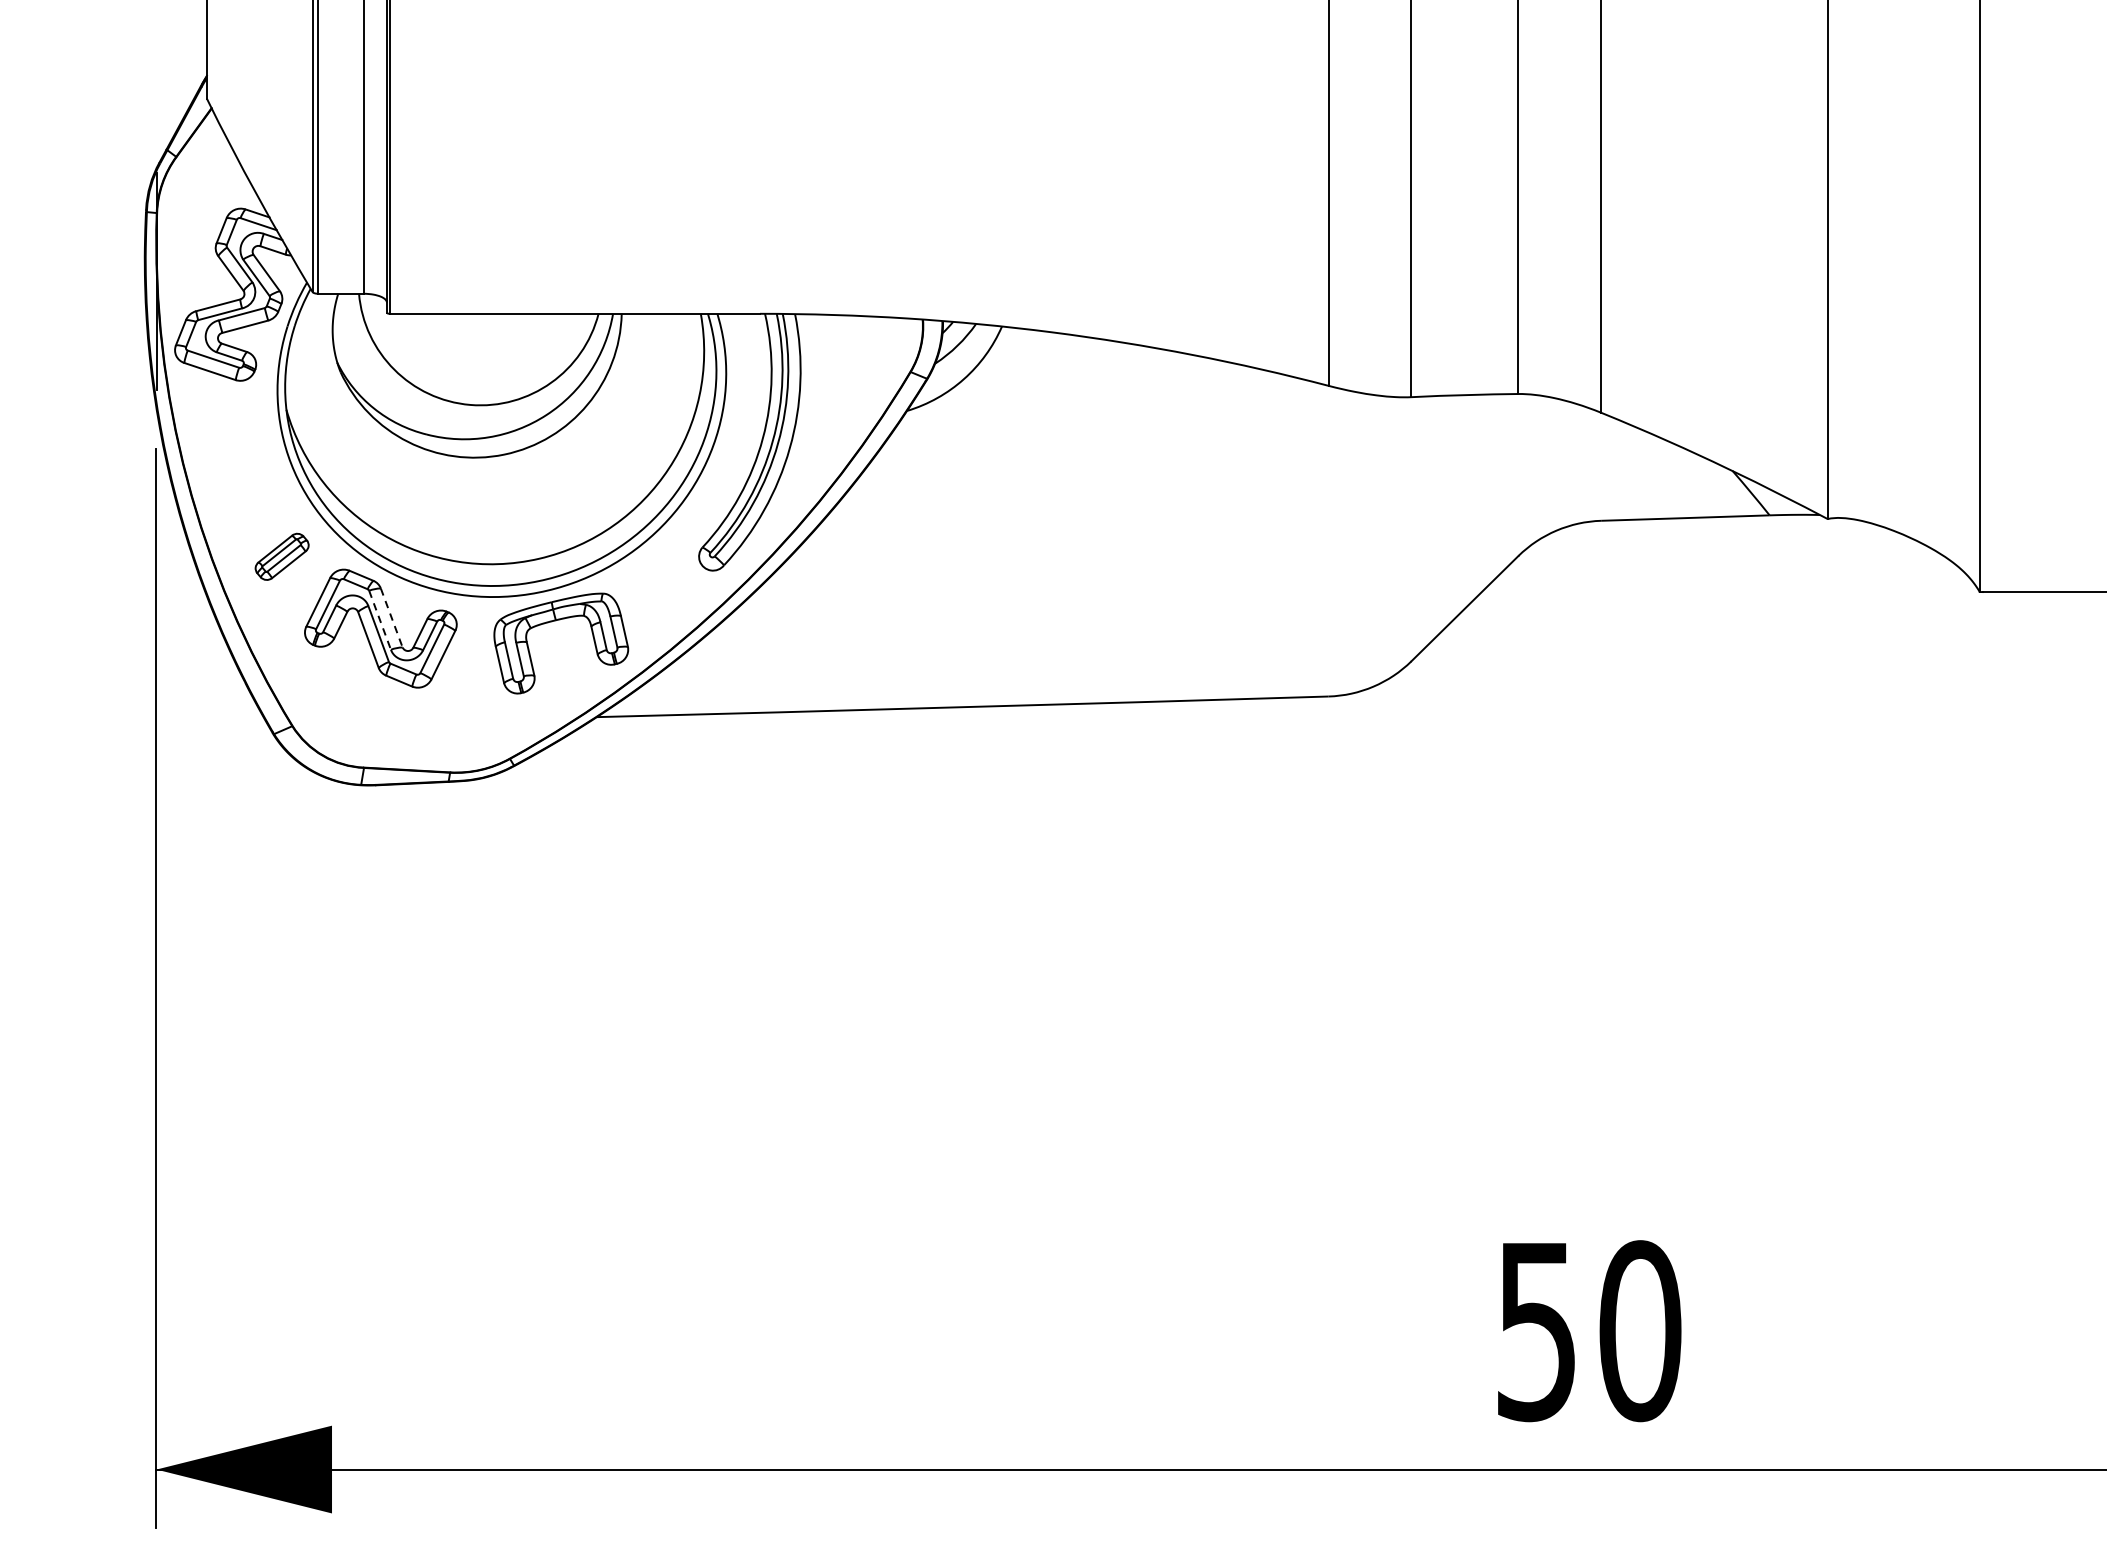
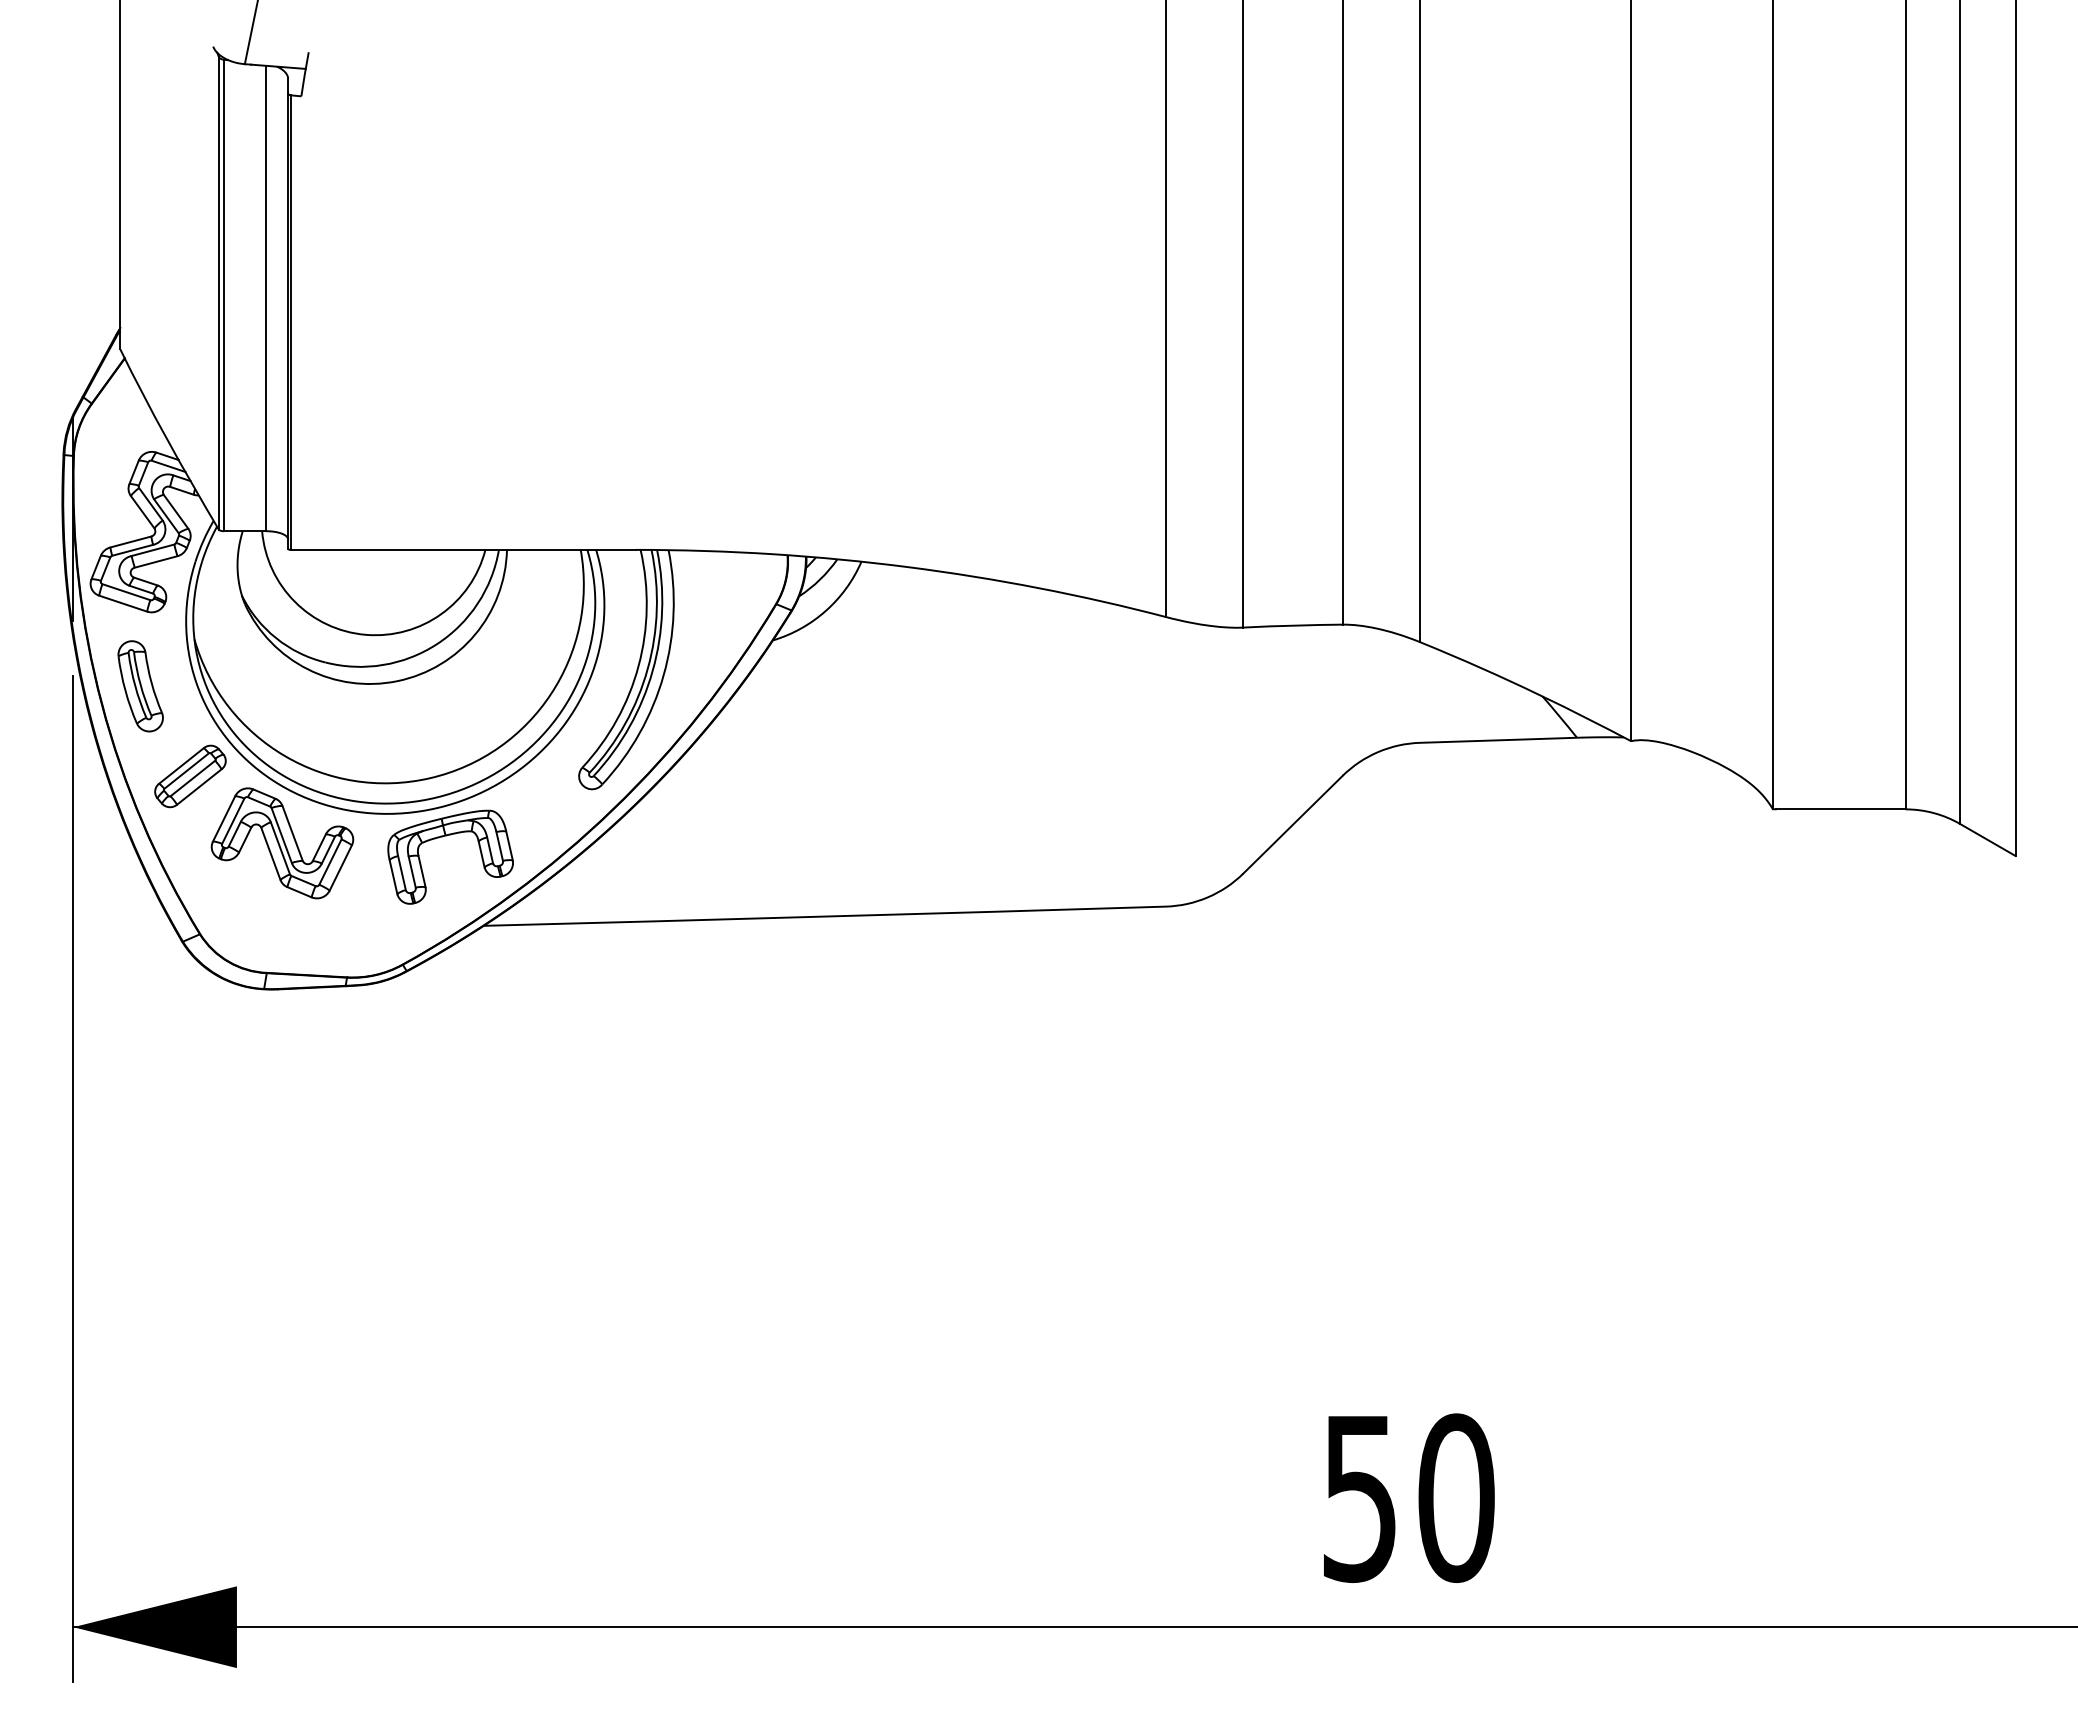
part: (228, 460) -> (140, 686), added
part: (282, 556) -> (190, 776), size x1.43
line: (391, 618) -> (292, 833), dashed -> solid
line: (379, 621) -> (281, 836), dashed -> solid

